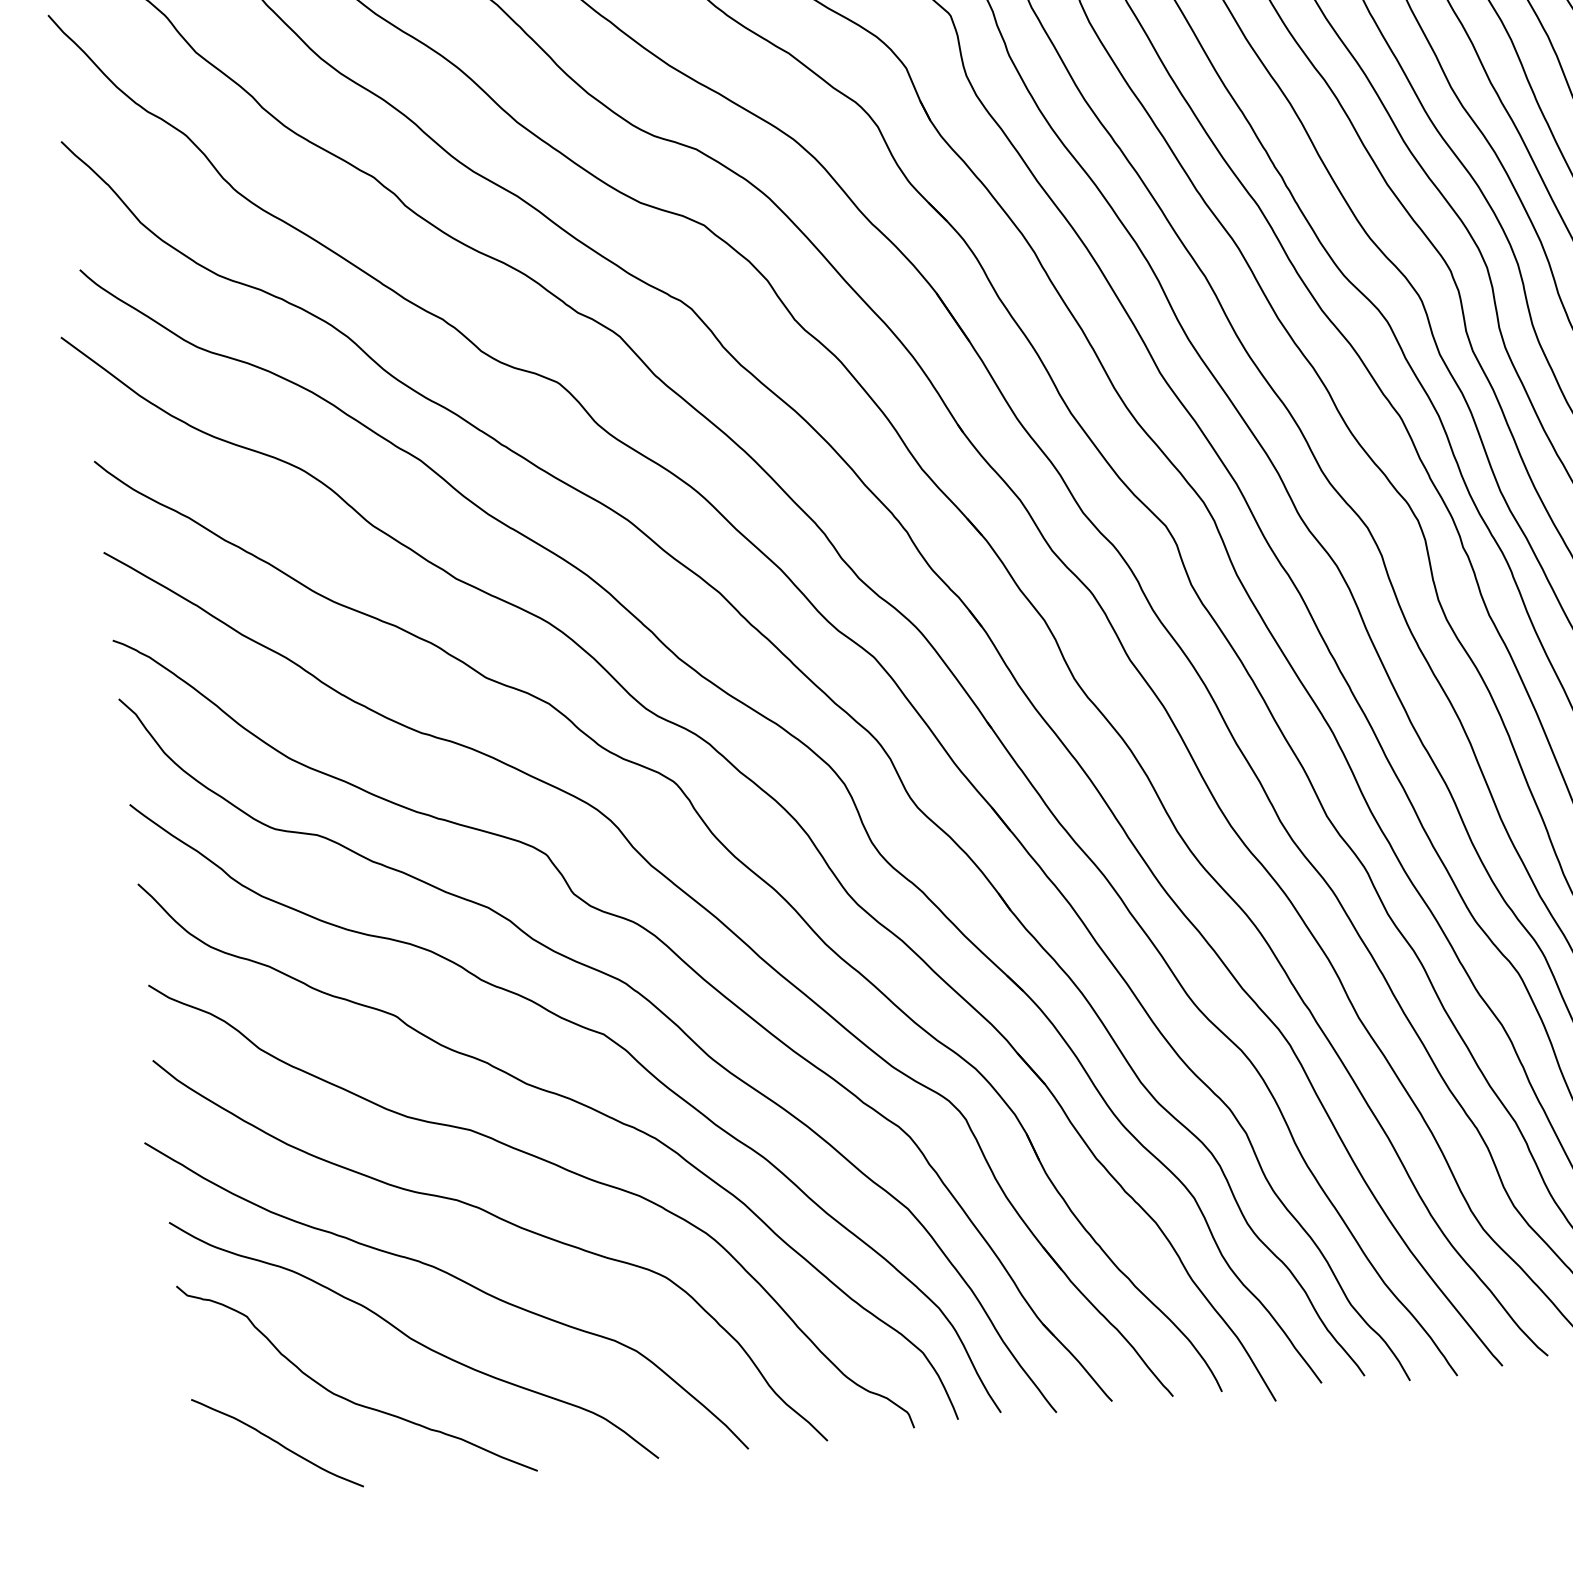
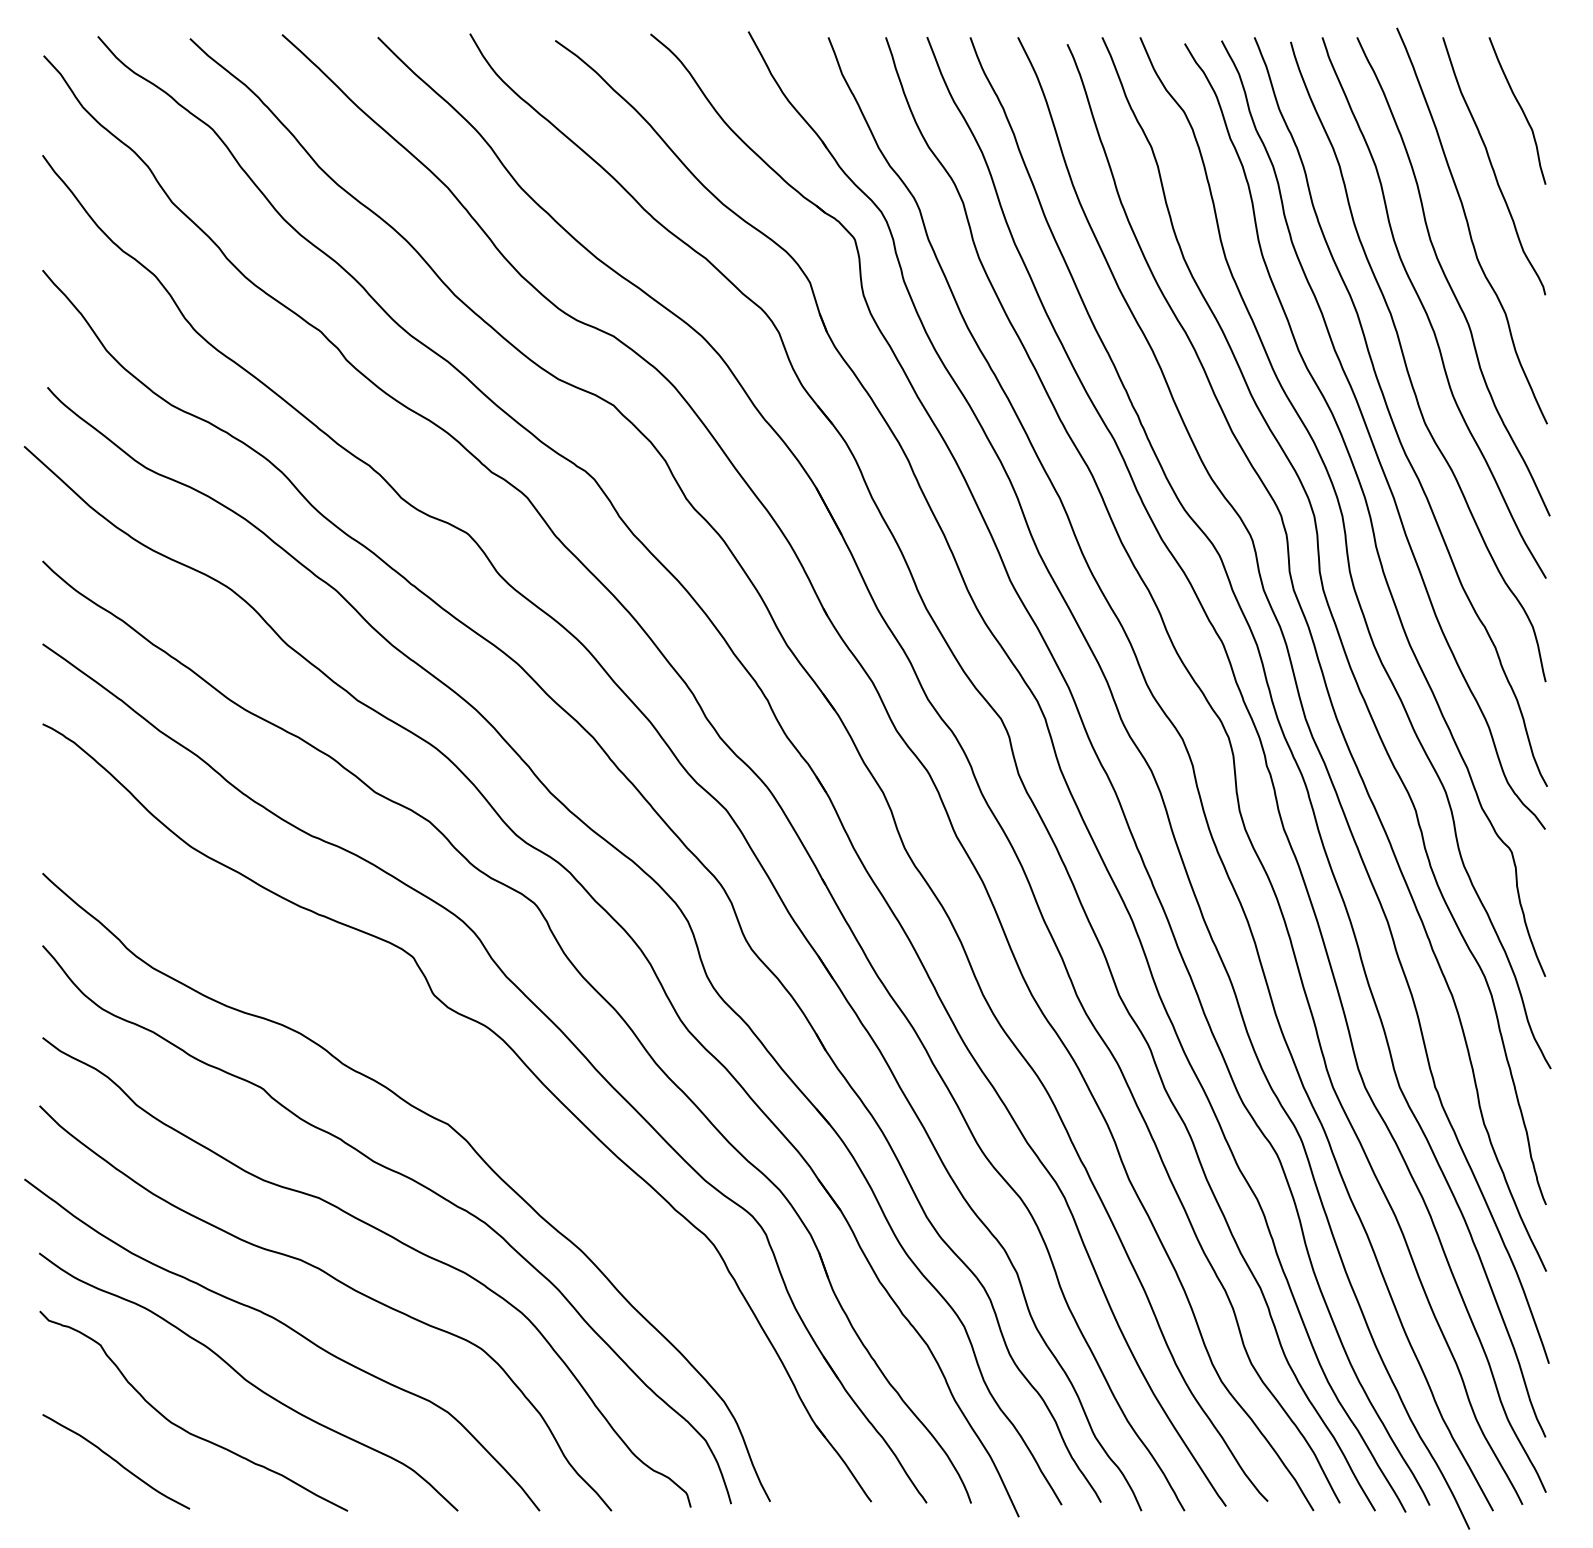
curve: (635, 992) -> (480, 1089), removed

